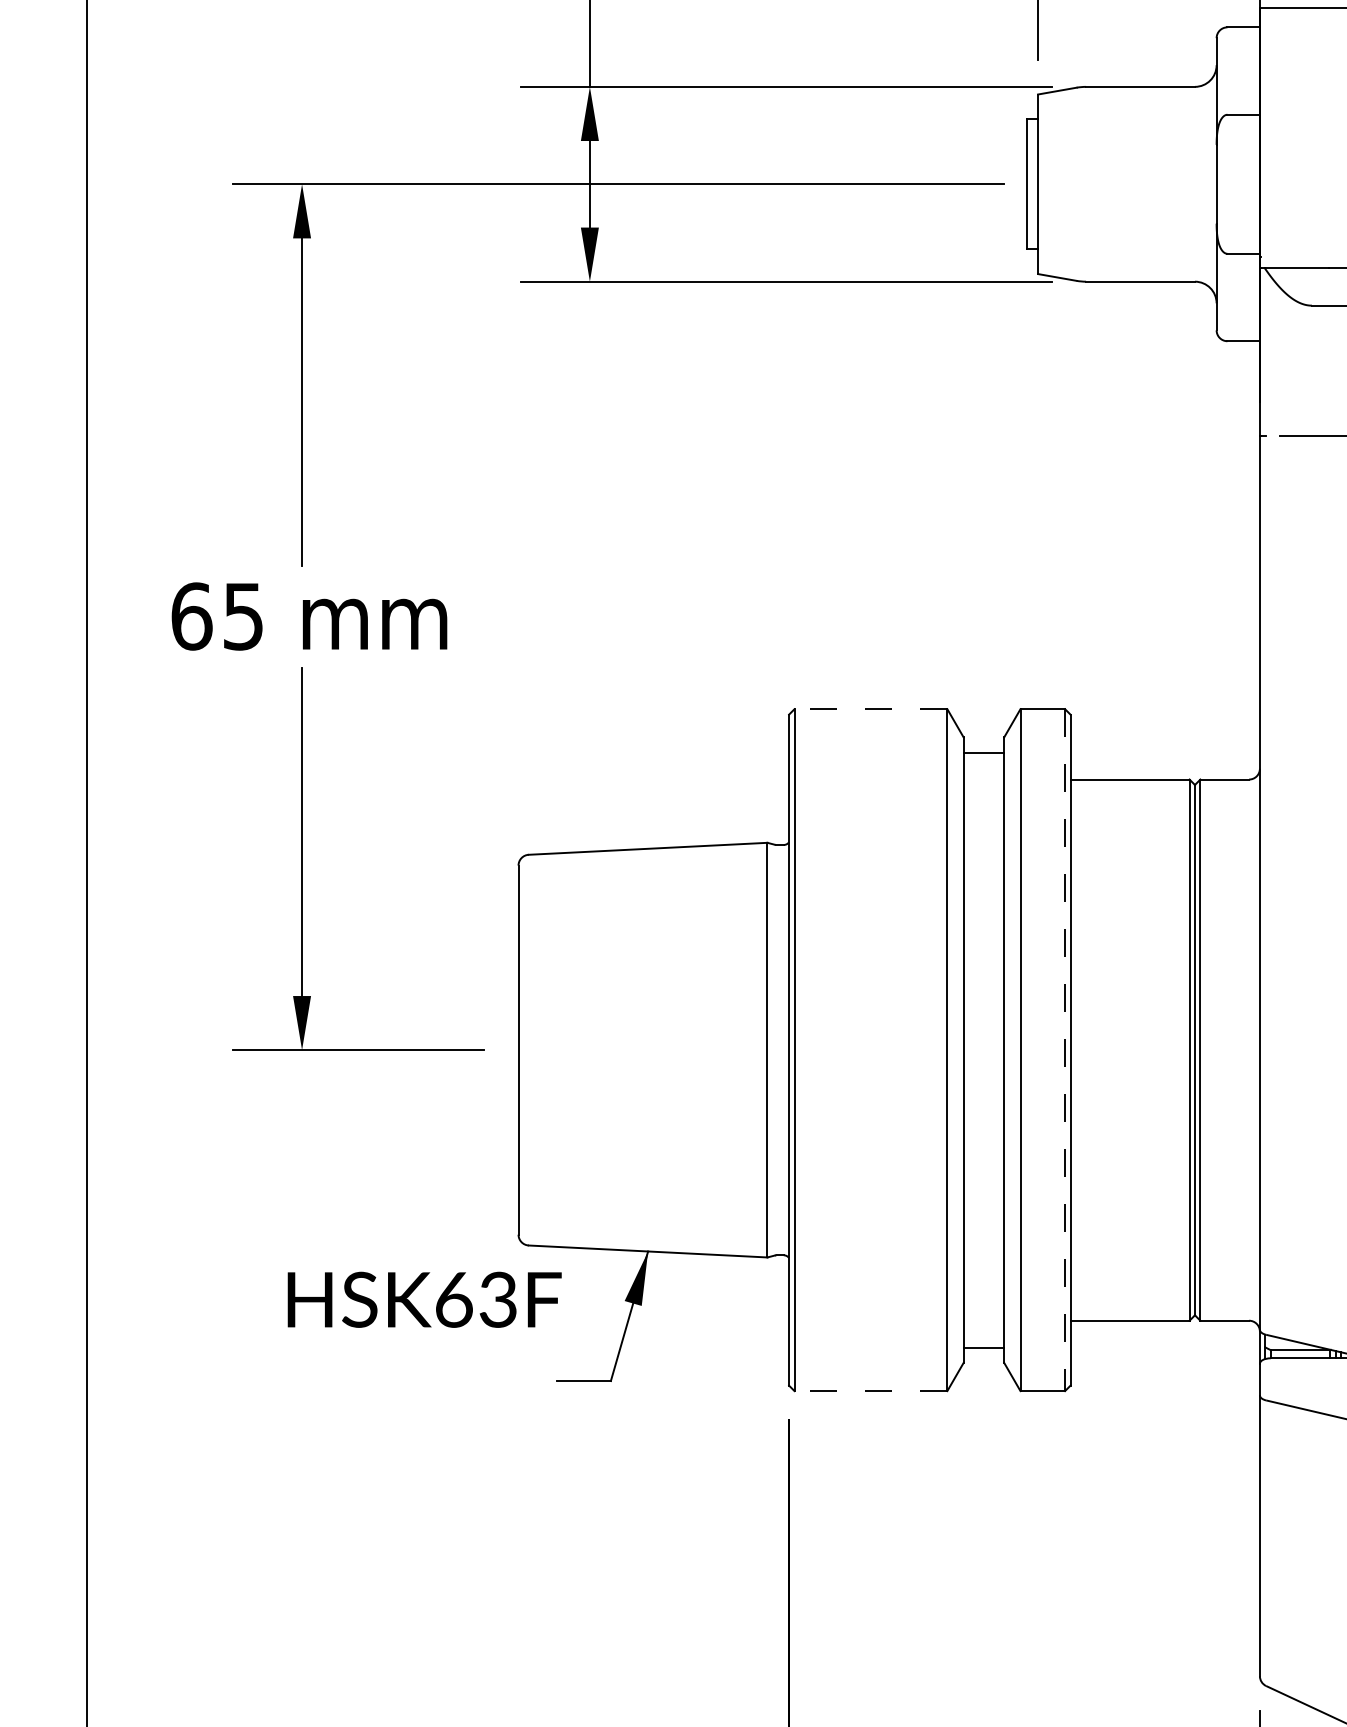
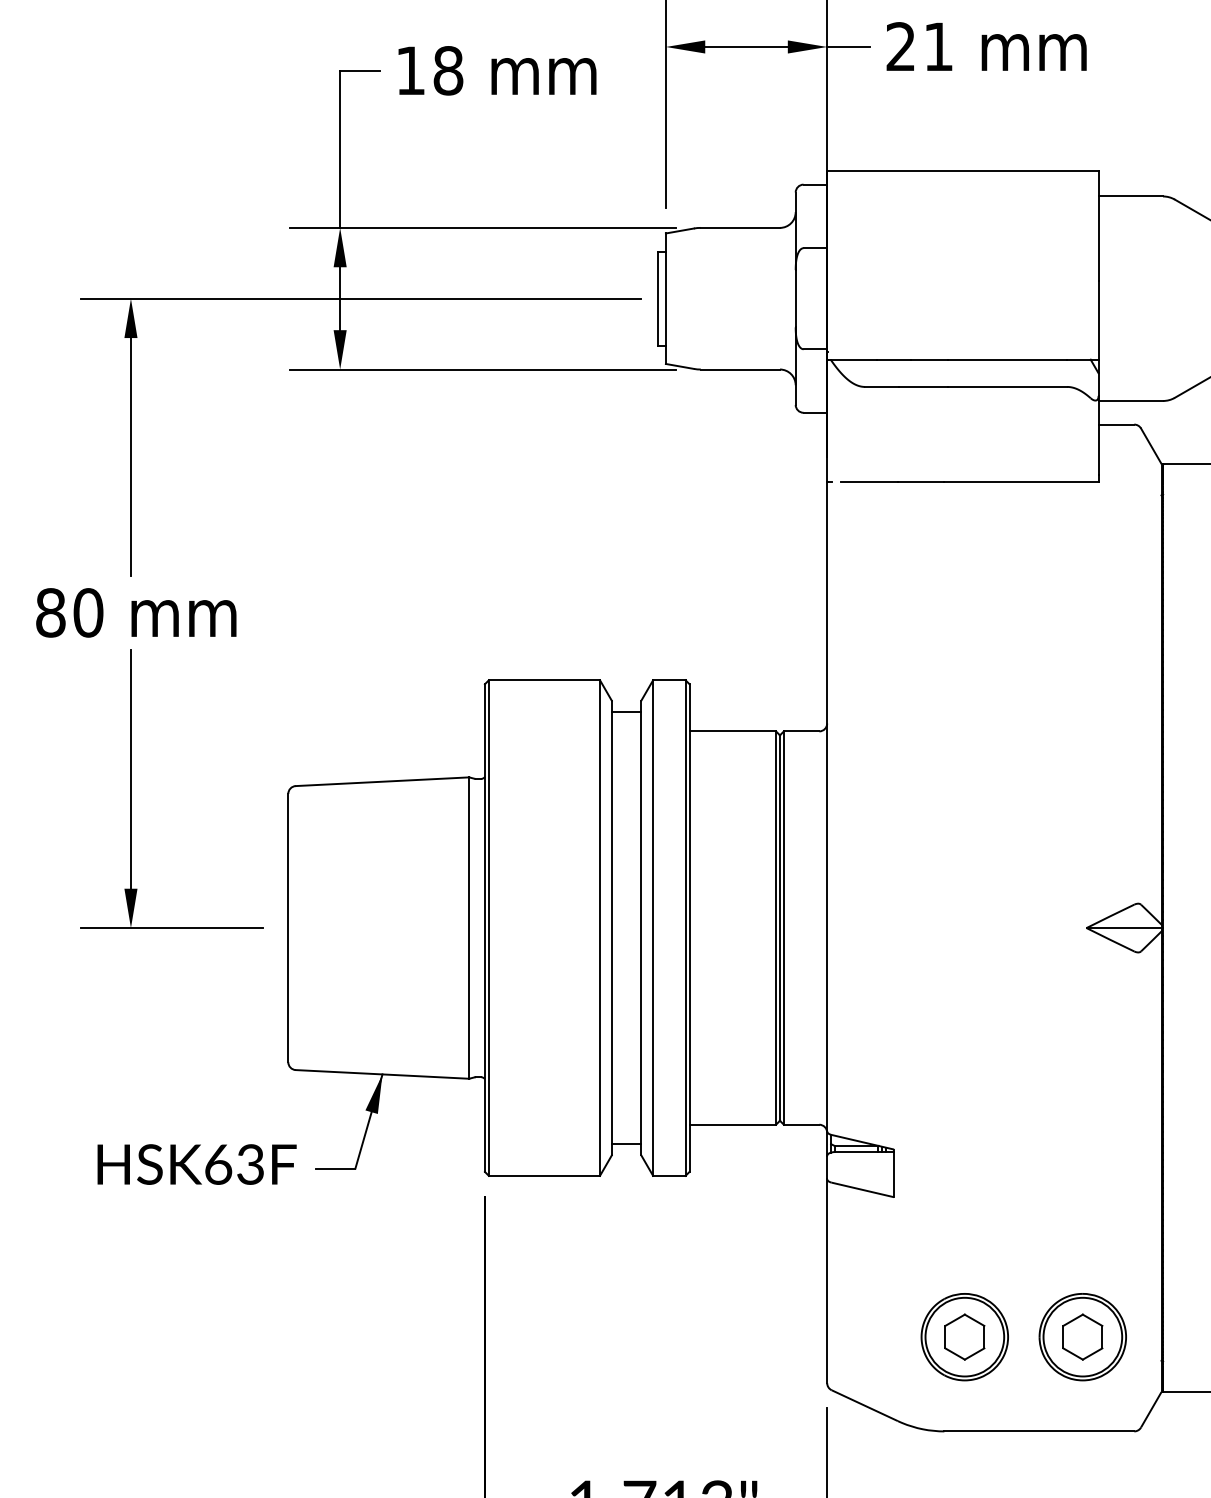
text: (217, 615) -> (69, 612), 65 -> 80
line: (871, 709) -> (544, 680), dashed -> solid
line: (1064, 1050) -> (685, 928), dashed -> solid
text: (423, 1299) -> (196, 1164), moved
line: (871, 1390) -> (544, 1175), dashed -> solid

